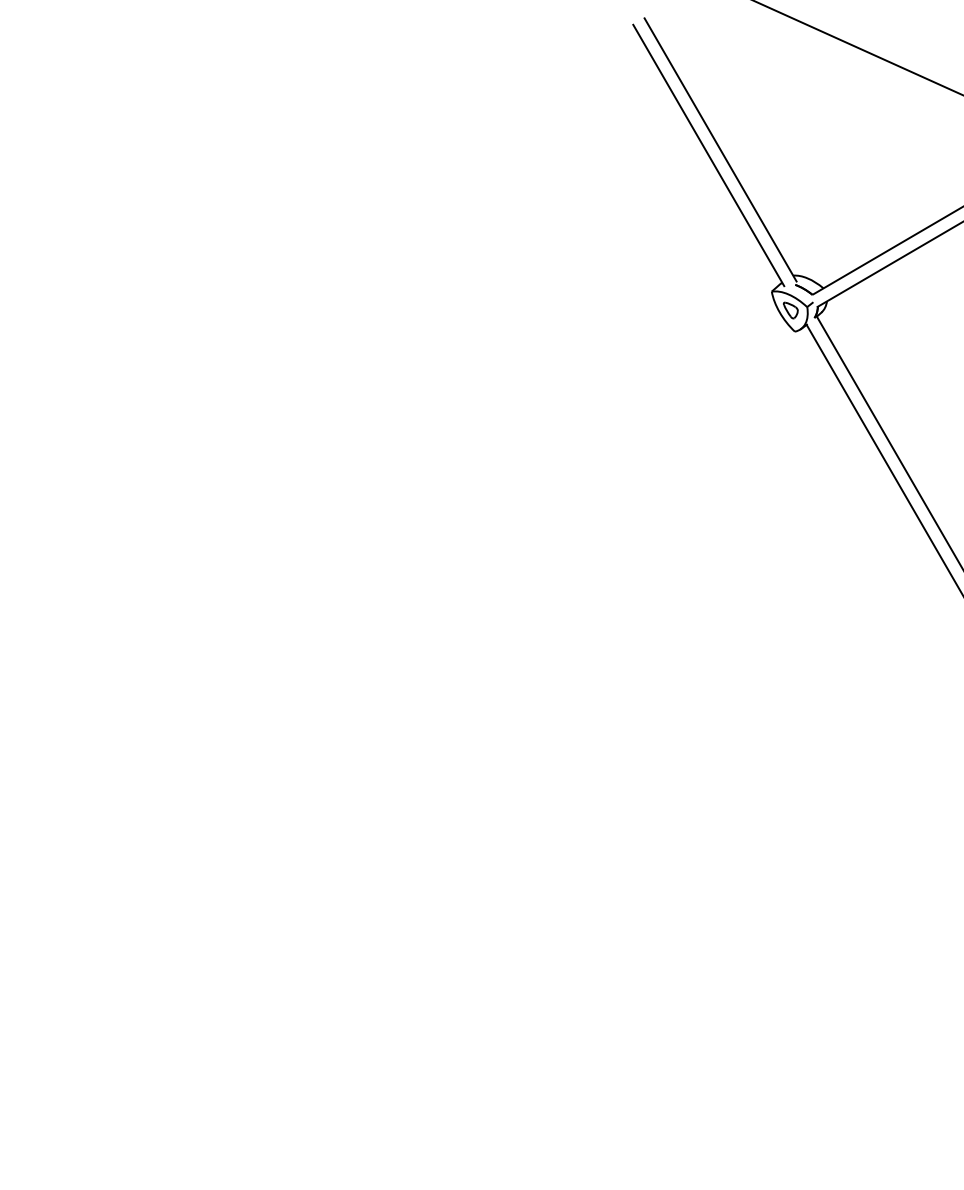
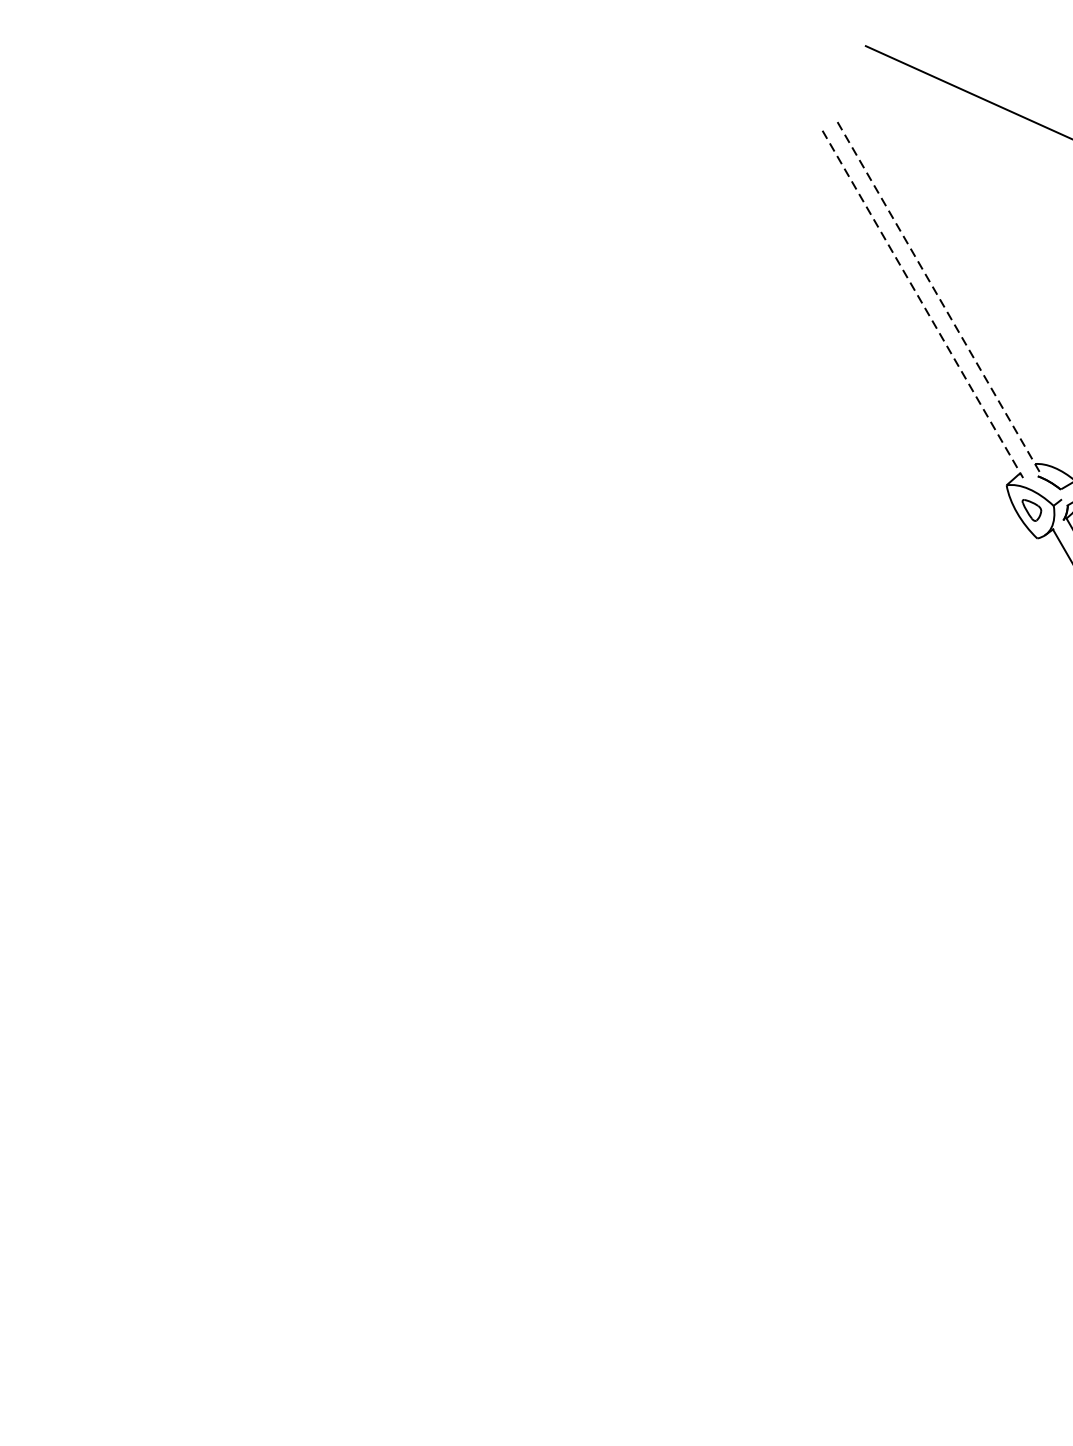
line: (720, 149) -> (938, 296), solid -> dashed
line: (708, 155) -> (922, 304), solid -> dashed

